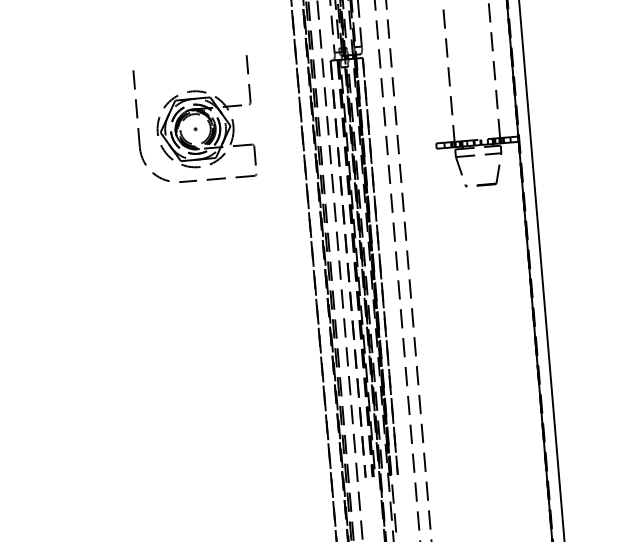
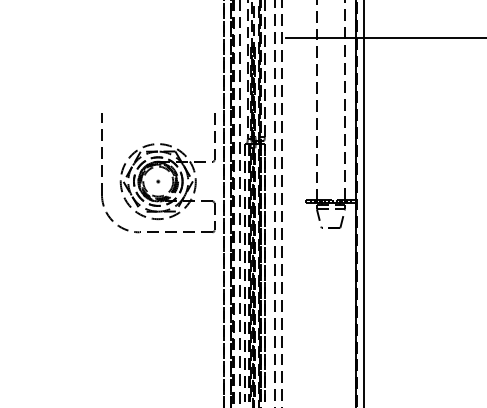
part: (195, 120) -> (158, 173), size x1.6

